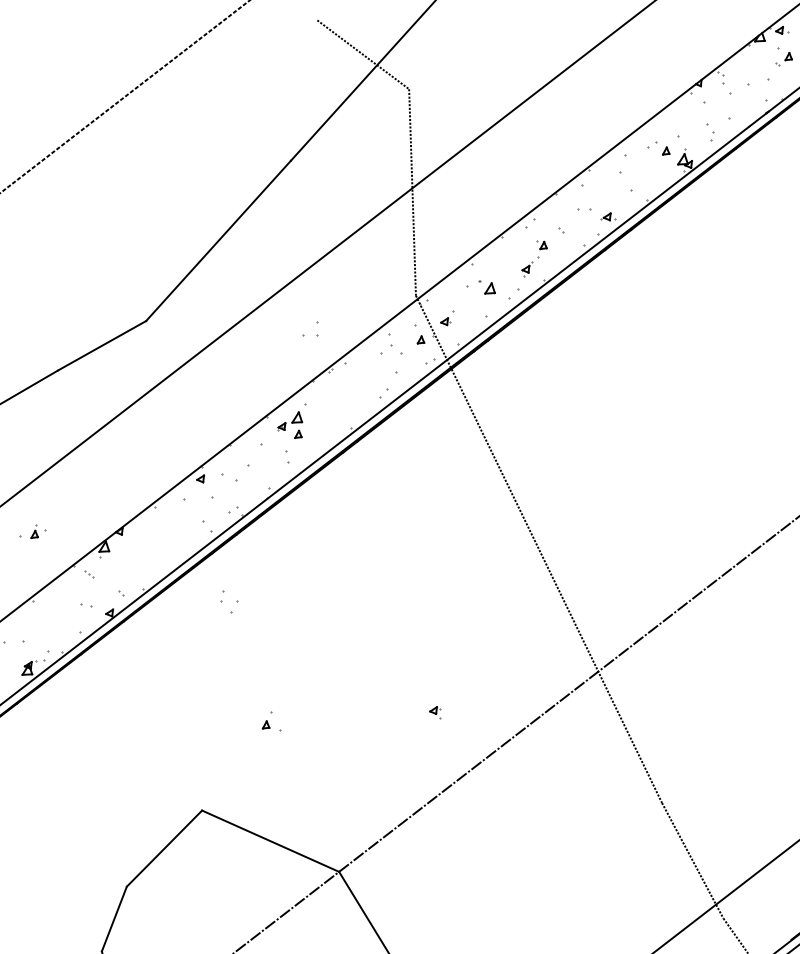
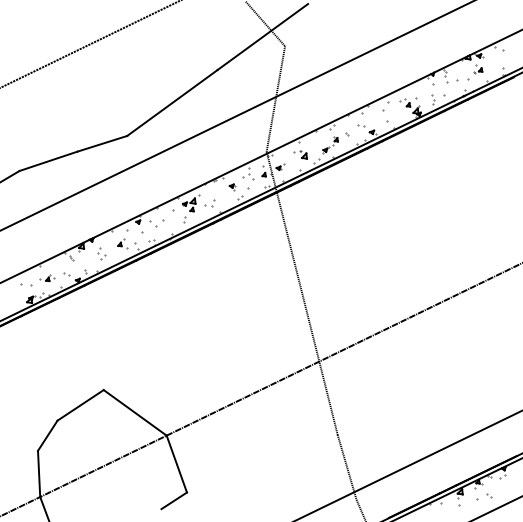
part: (310, 331) -> (209, 203), moved
part: (33, 533) -> (47, 278), moved
part: (228, 600) -> (101, 253), moved
part: (435, 713) -> (232, 187), moved
part: (270, 722) -> (122, 243), moved

